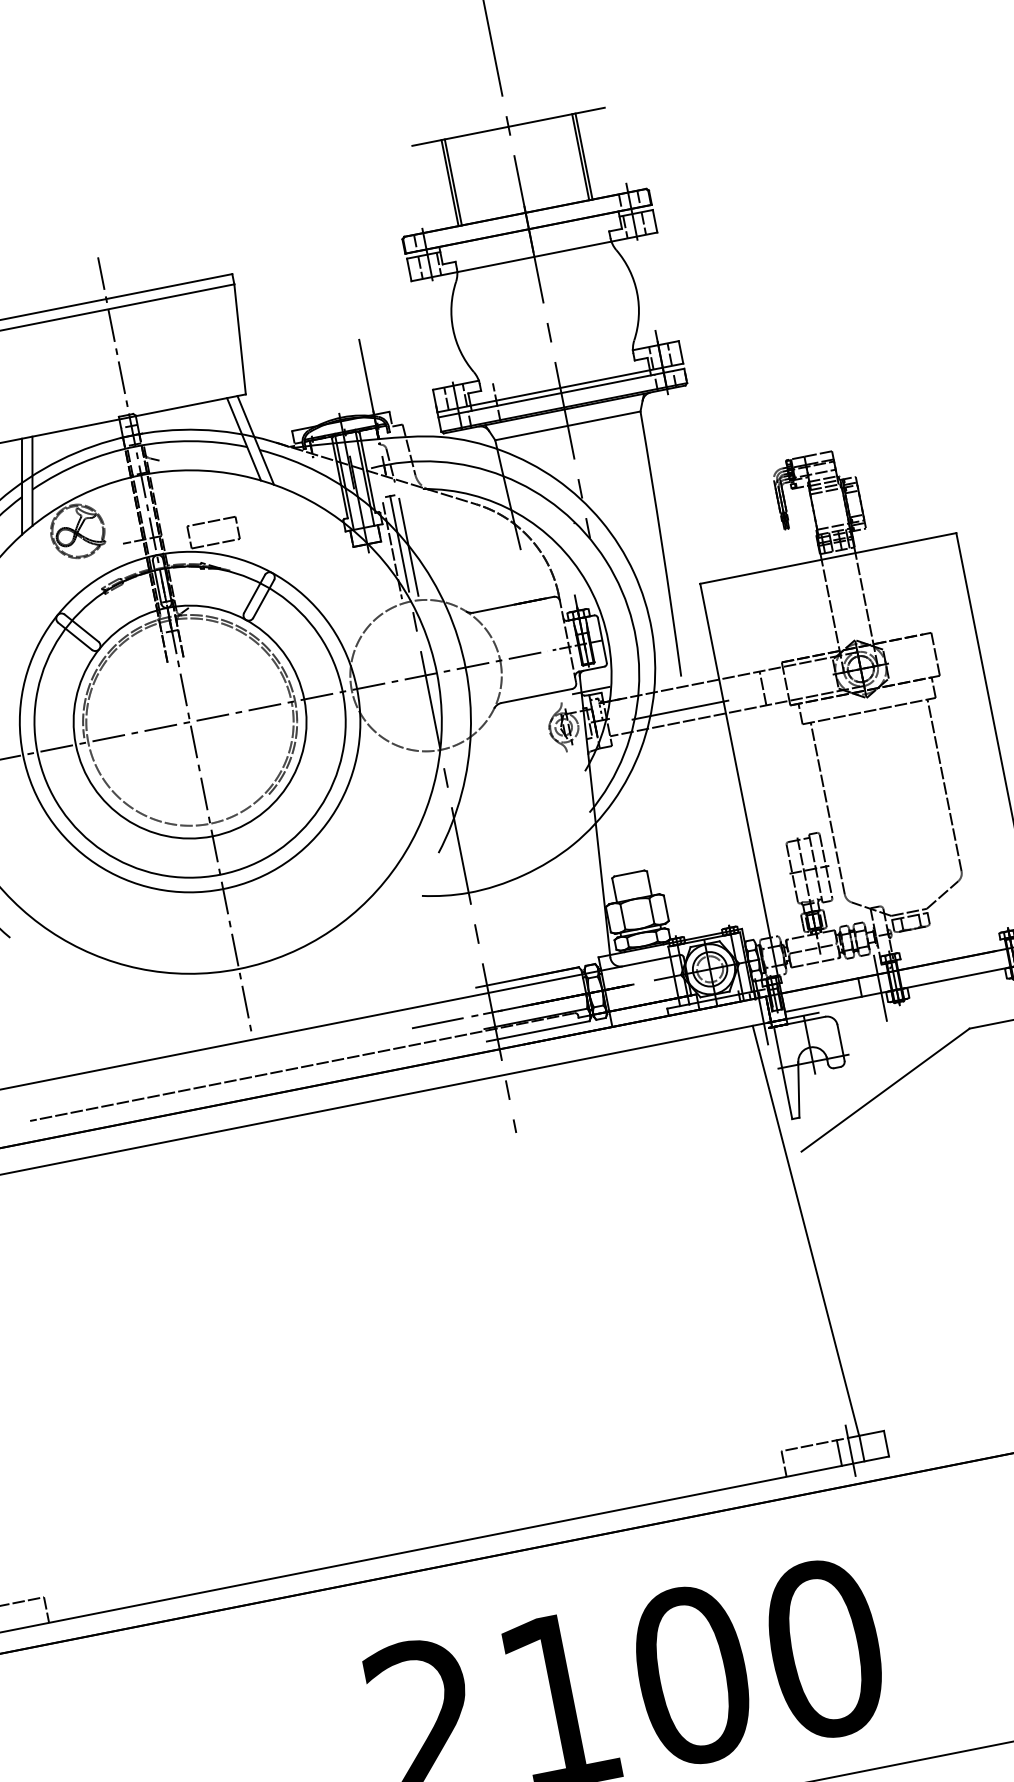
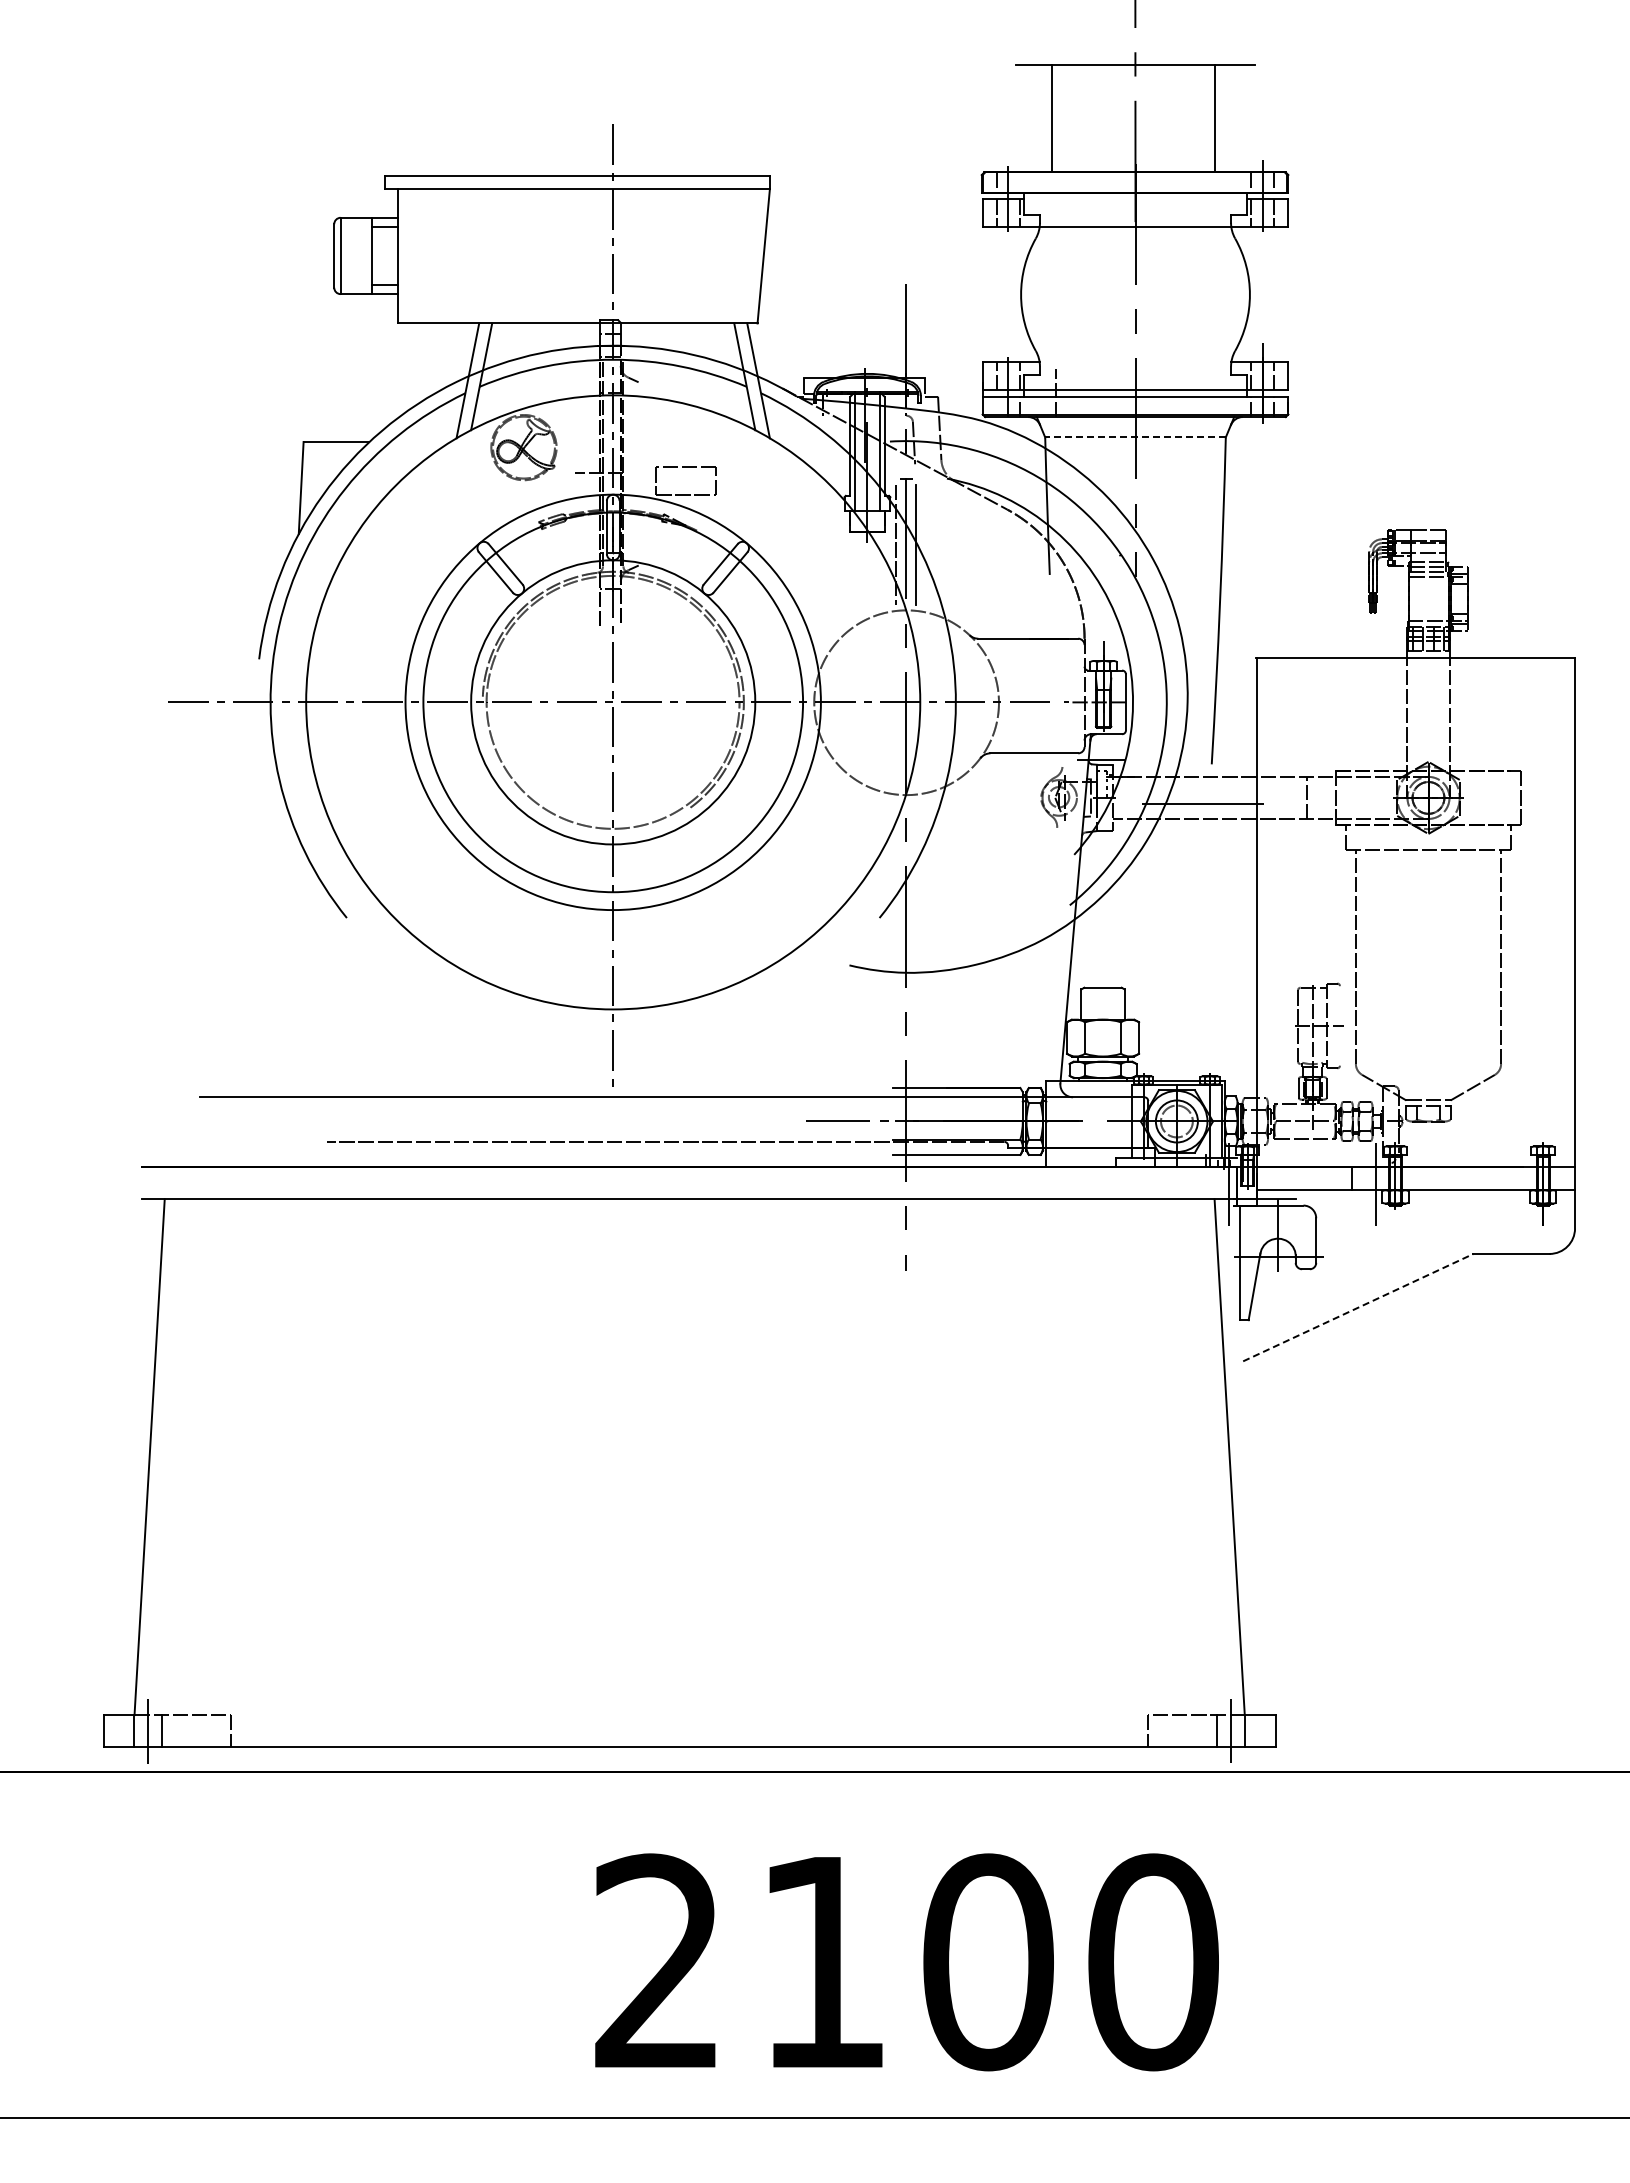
line: (583, 156) -> (1218, 118), removed
line: (453, 182) -> (1056, 118), removed
line: (567, 425) -> (1135, 437), solid -> dashed
line: (826, 866) -> (1340, 1025), removed
line: (885, 1089) -> (1358, 1307), solid -> dashed

